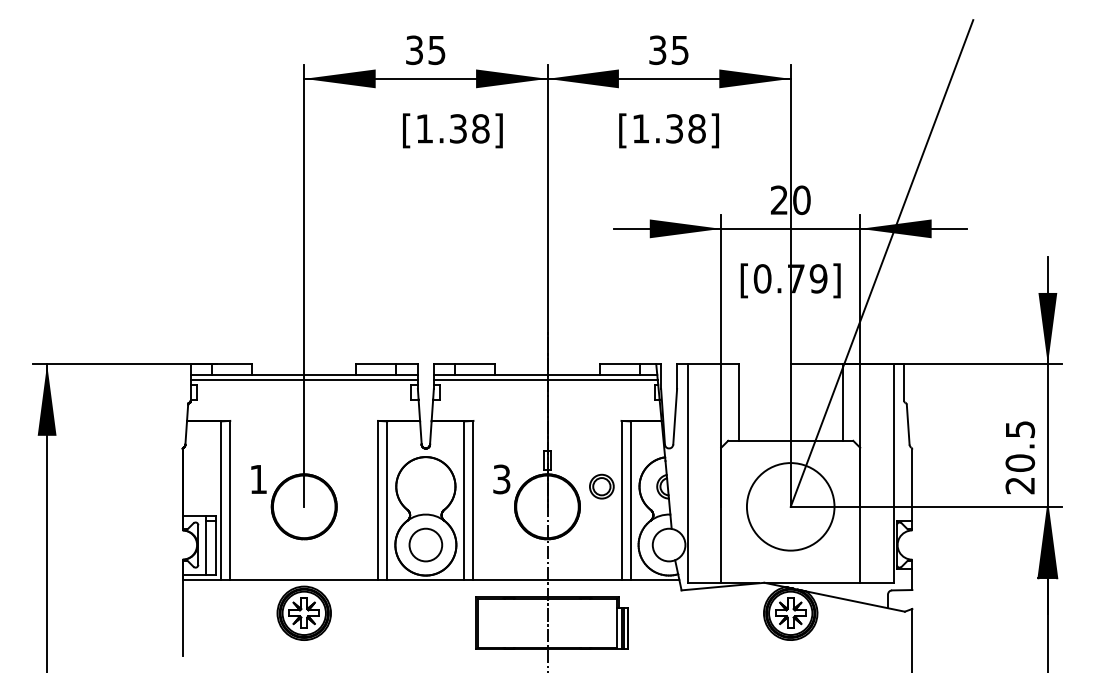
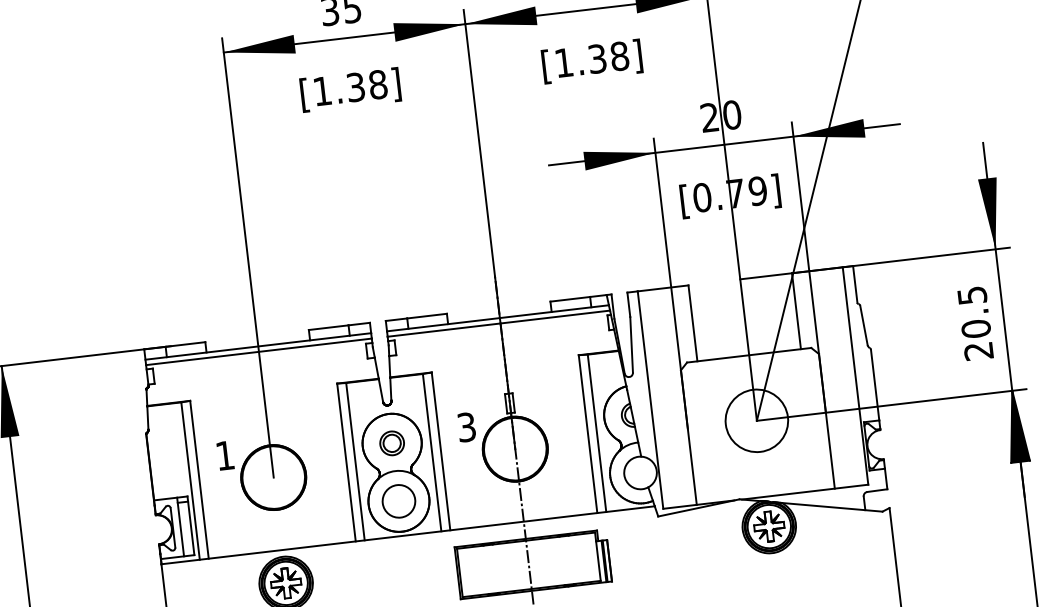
text: (452, 130) -> (350, 89), moved
text: (1020, 457) -> (975, 323), moved
part: (601, 486) -> (391, 443), moved
circle: (790, 506) -> (756, 420), size x0.71

